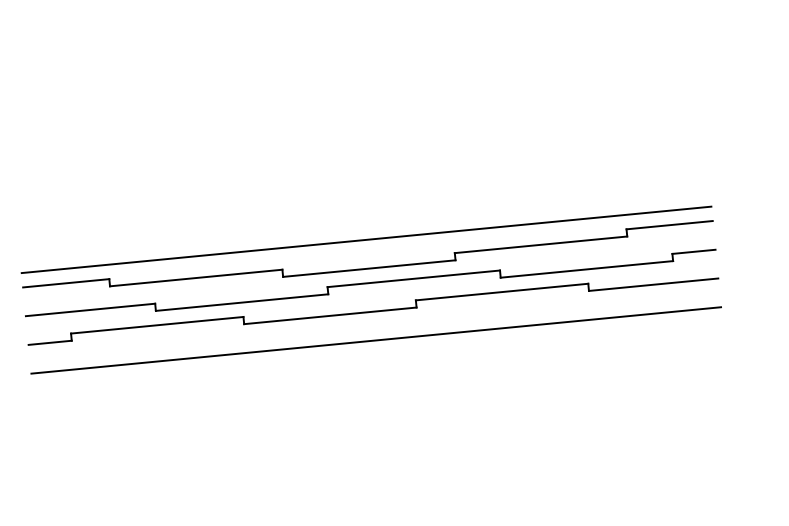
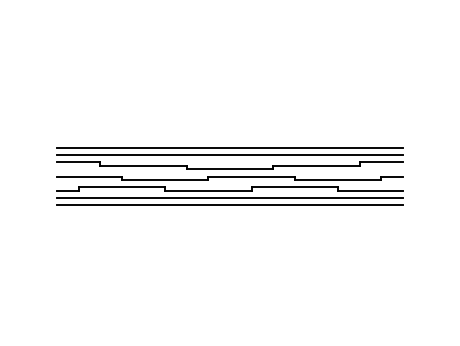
line: (364, 225) -> (229, 147), added
line: (373, 326) -> (229, 198), added

